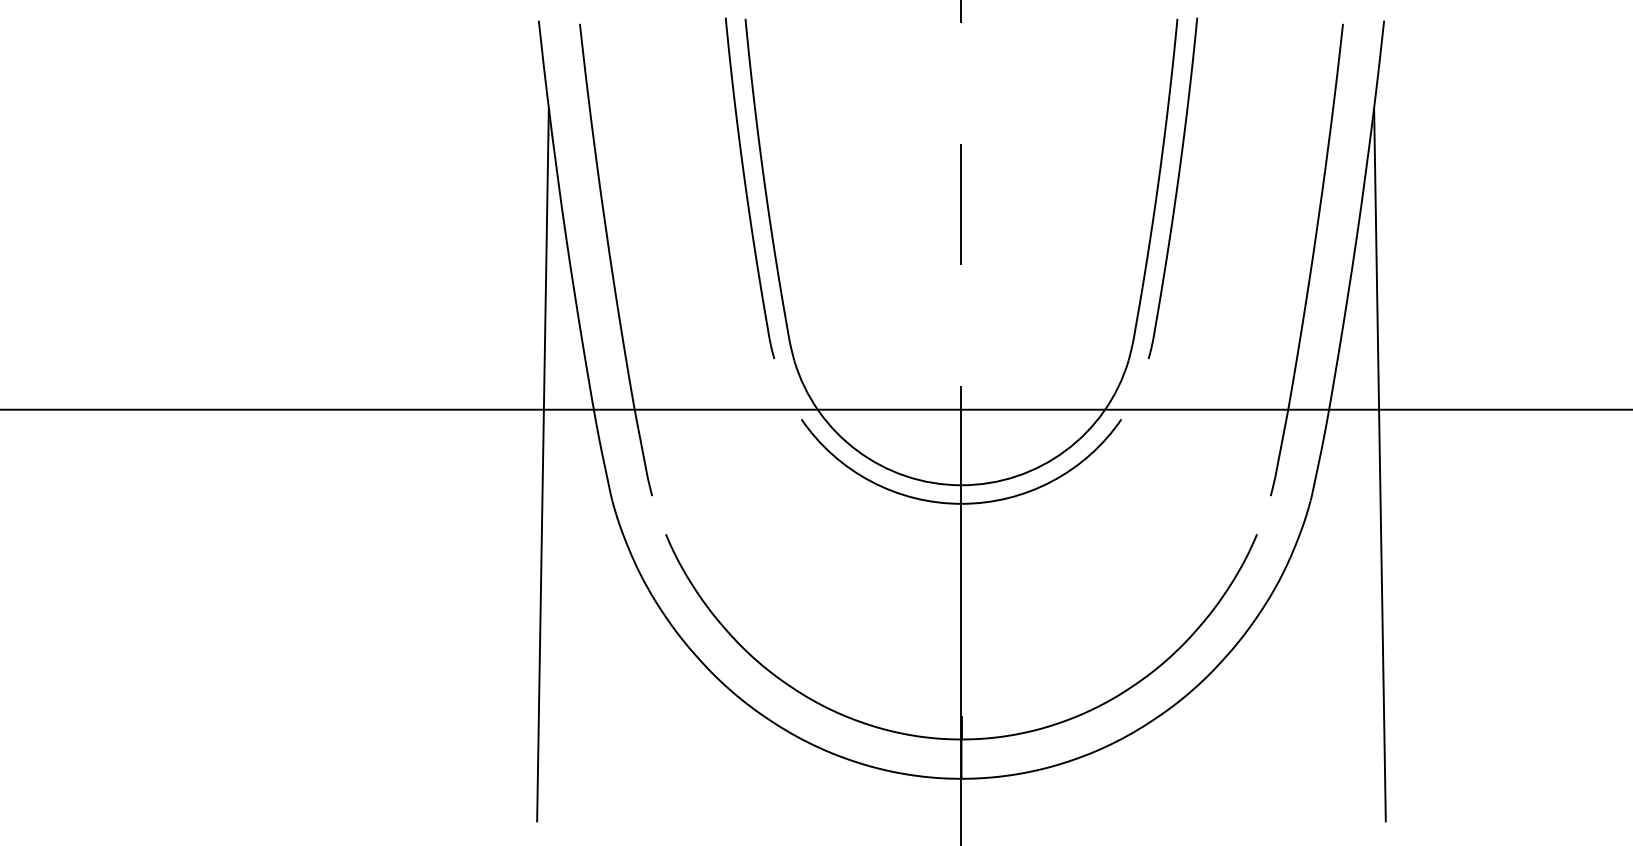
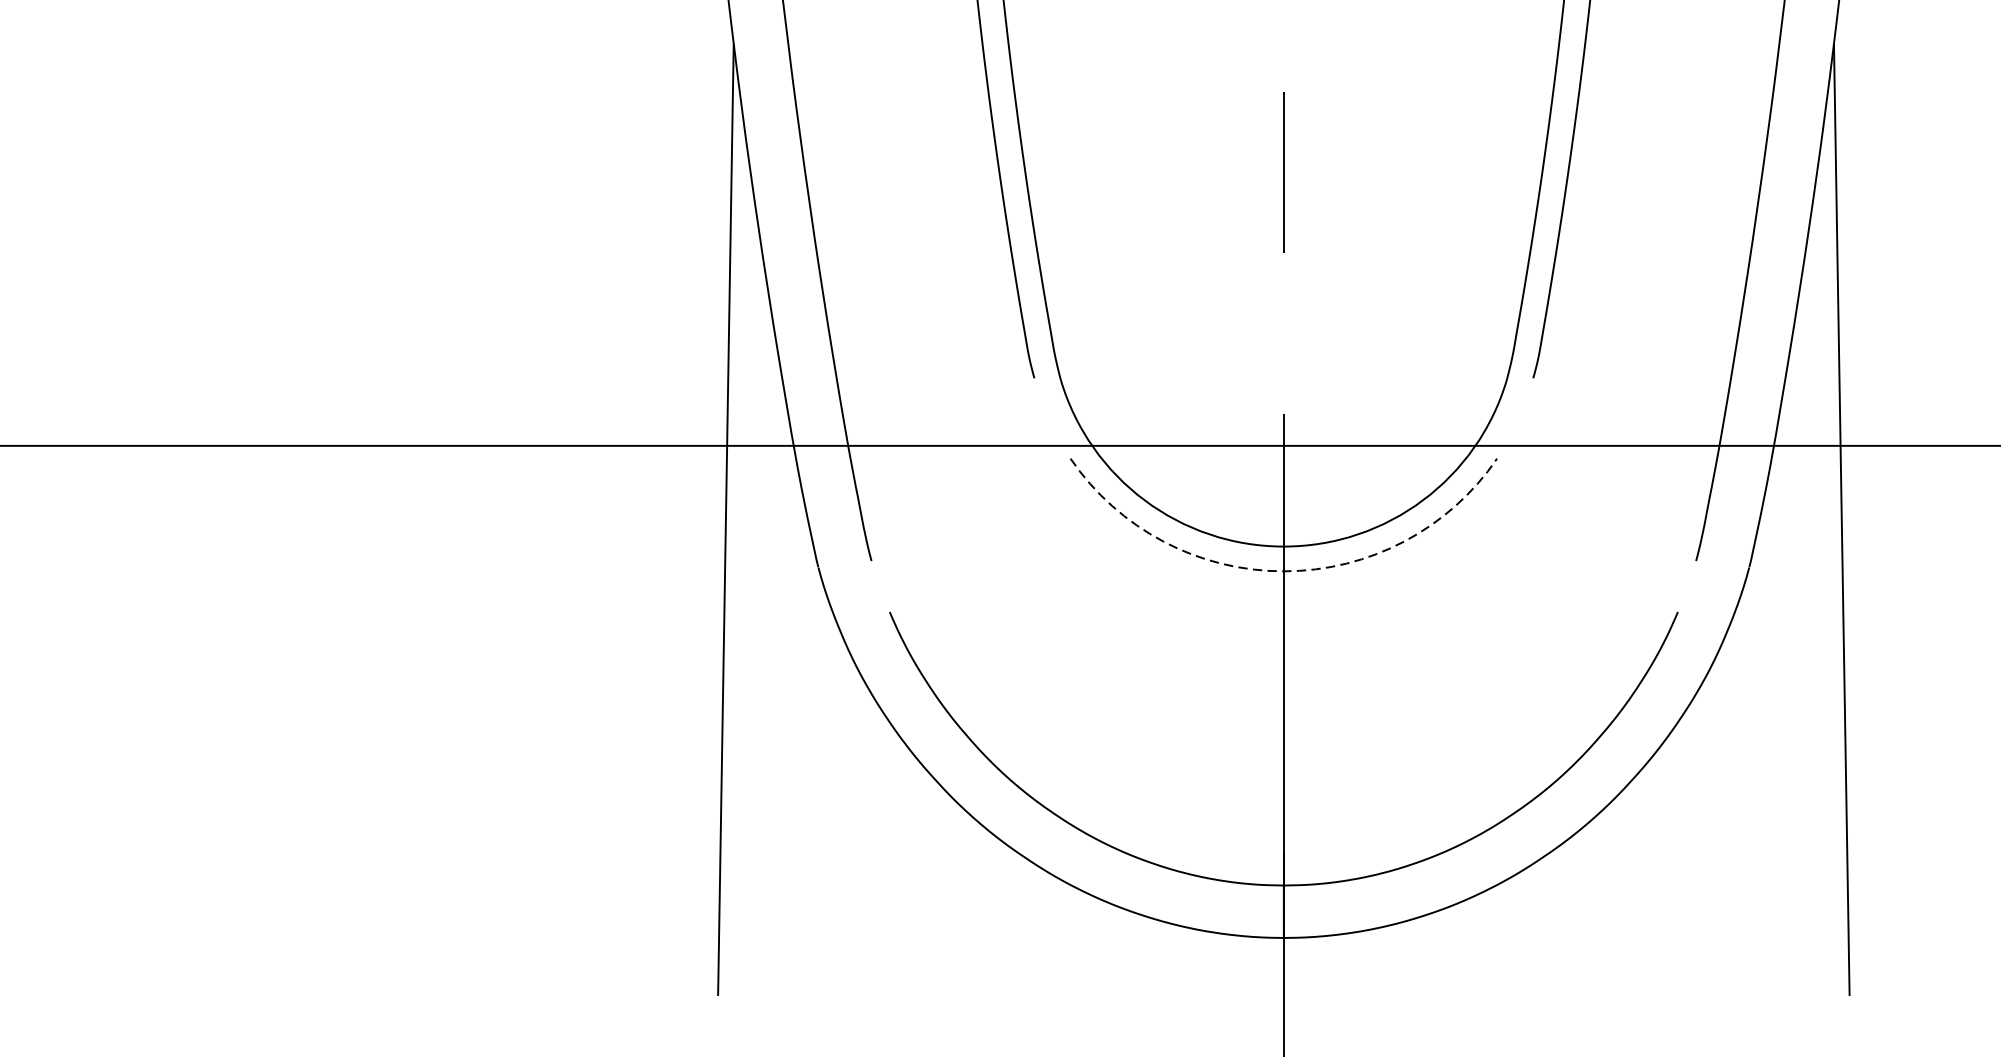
arc: (961, 503) -> (1283, 570), solid -> dashed

